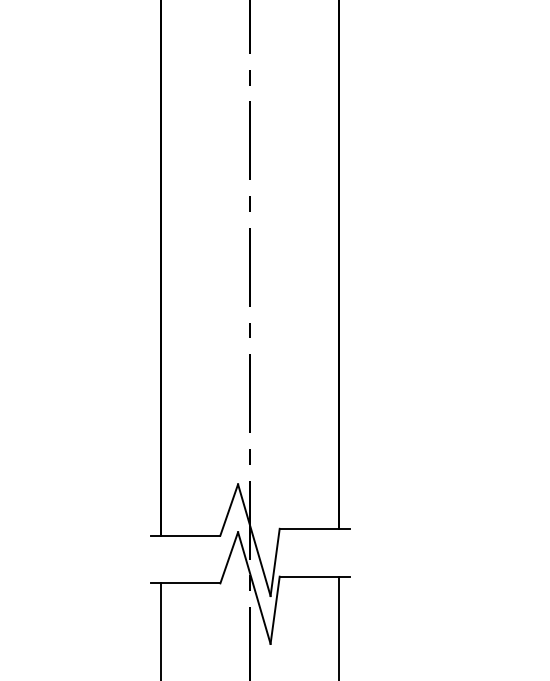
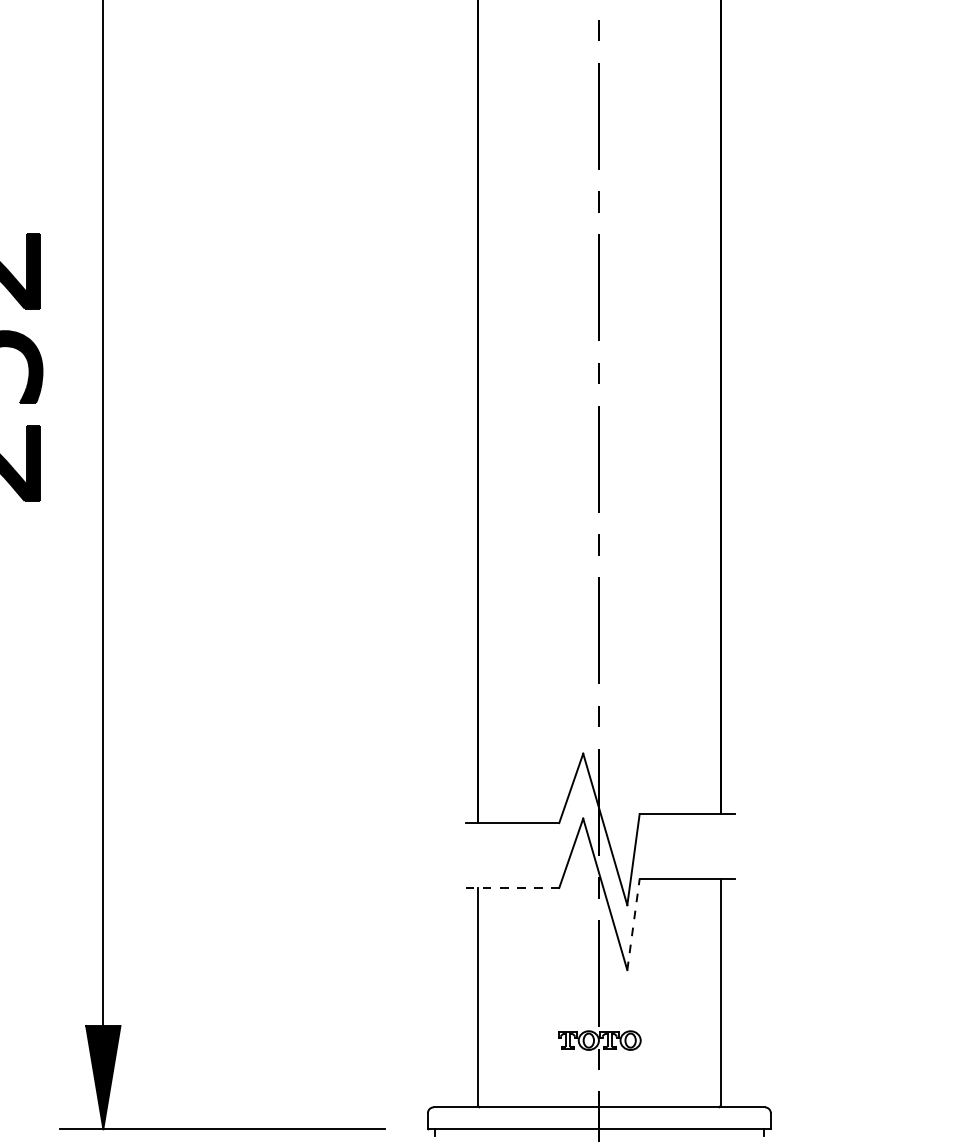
line: (185, 583) -> (512, 888), solid -> dashed
line: (275, 610) -> (633, 924), solid -> dashed

